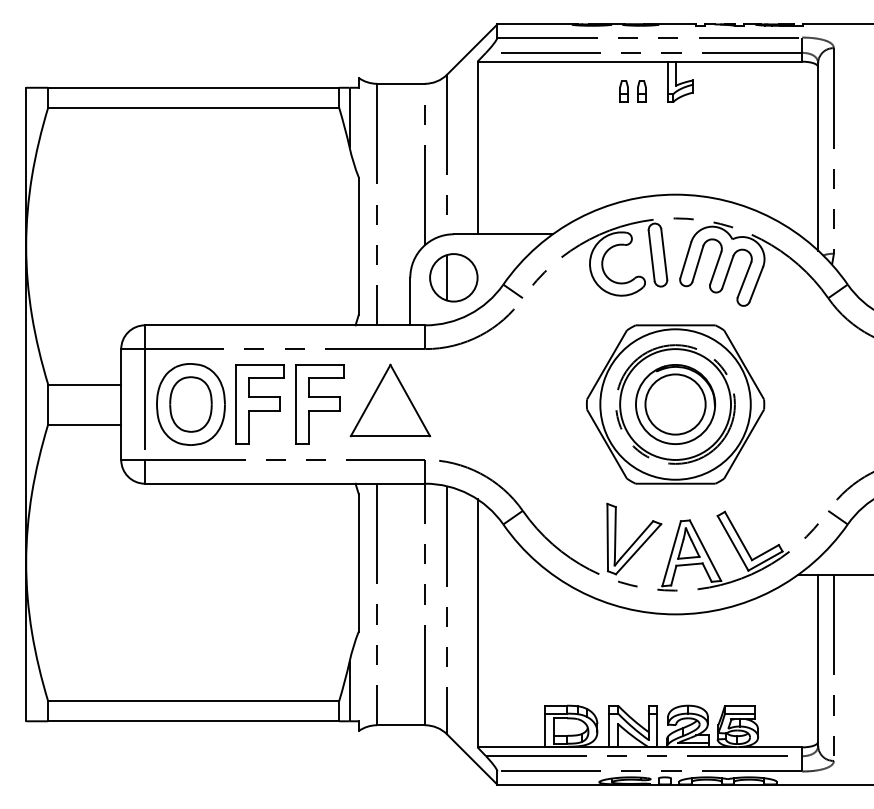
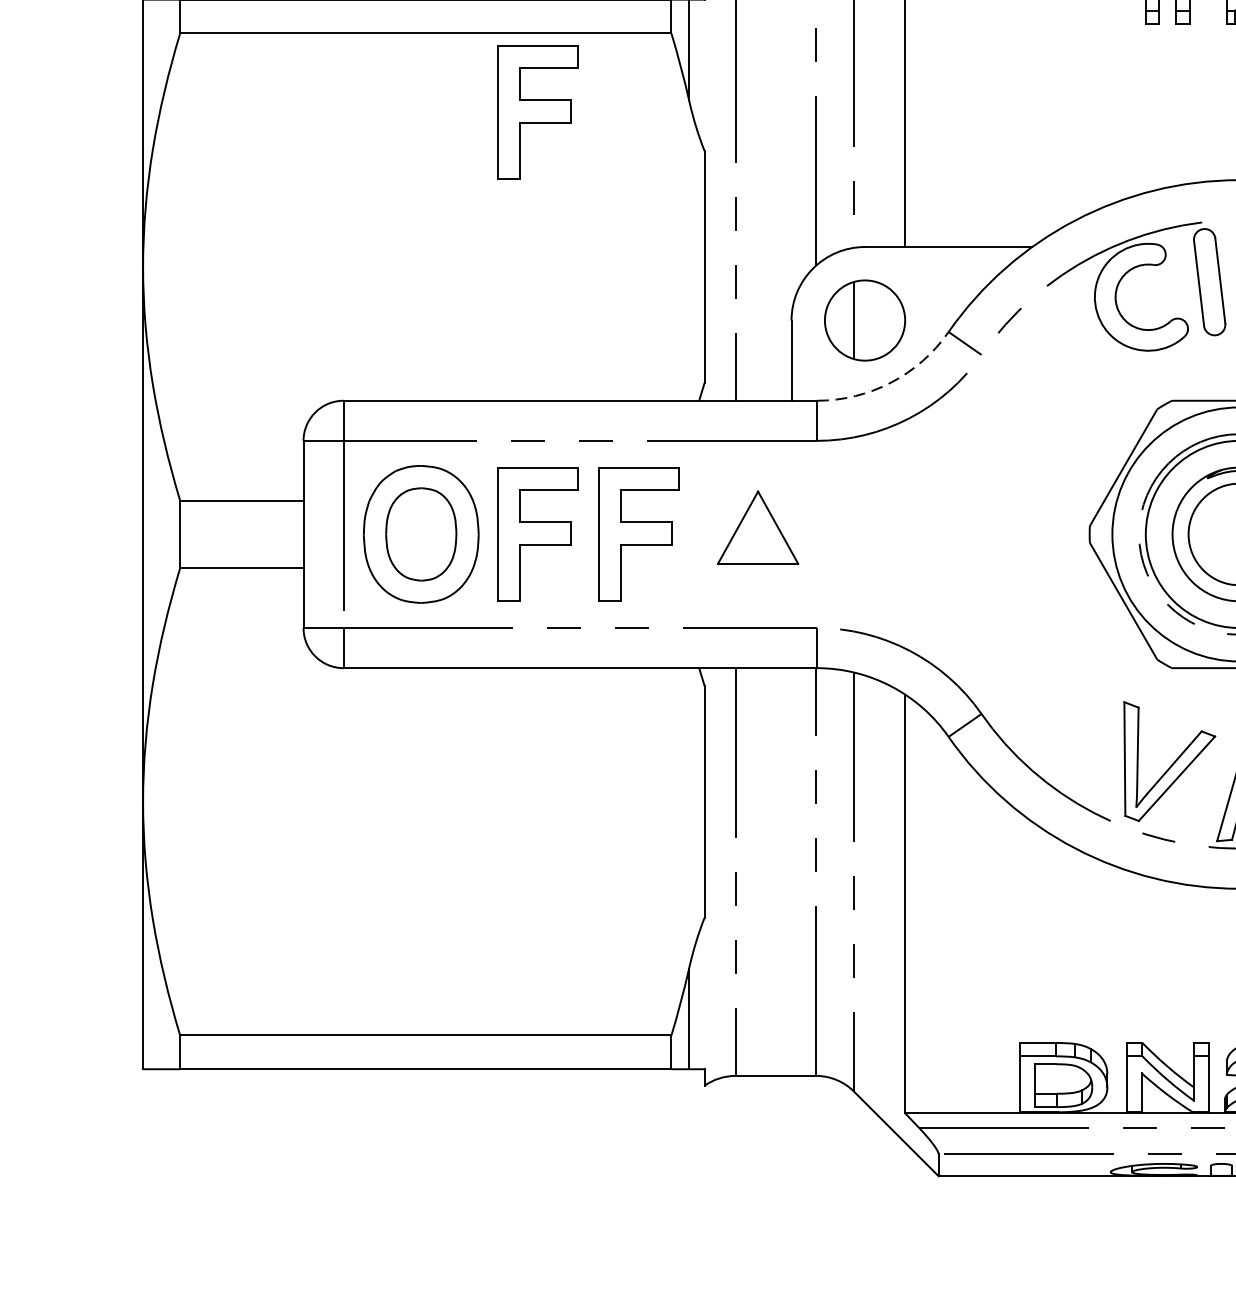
part: (259, 154) -> (536, 112), added
arc: (469, 314) -> (891, 382), solid -> dashed
part: (390, 400) -> (758, 527), size x0.6

